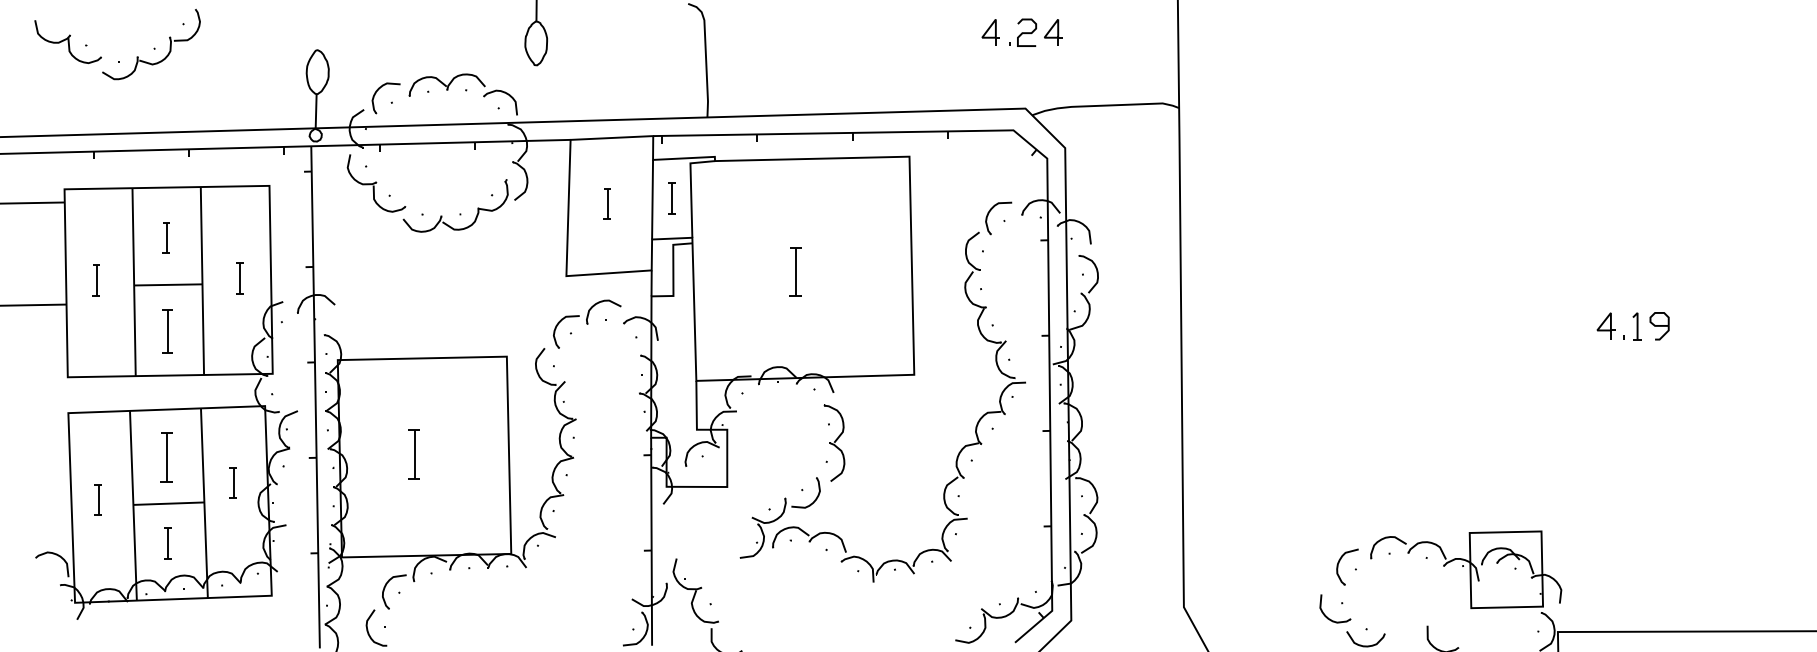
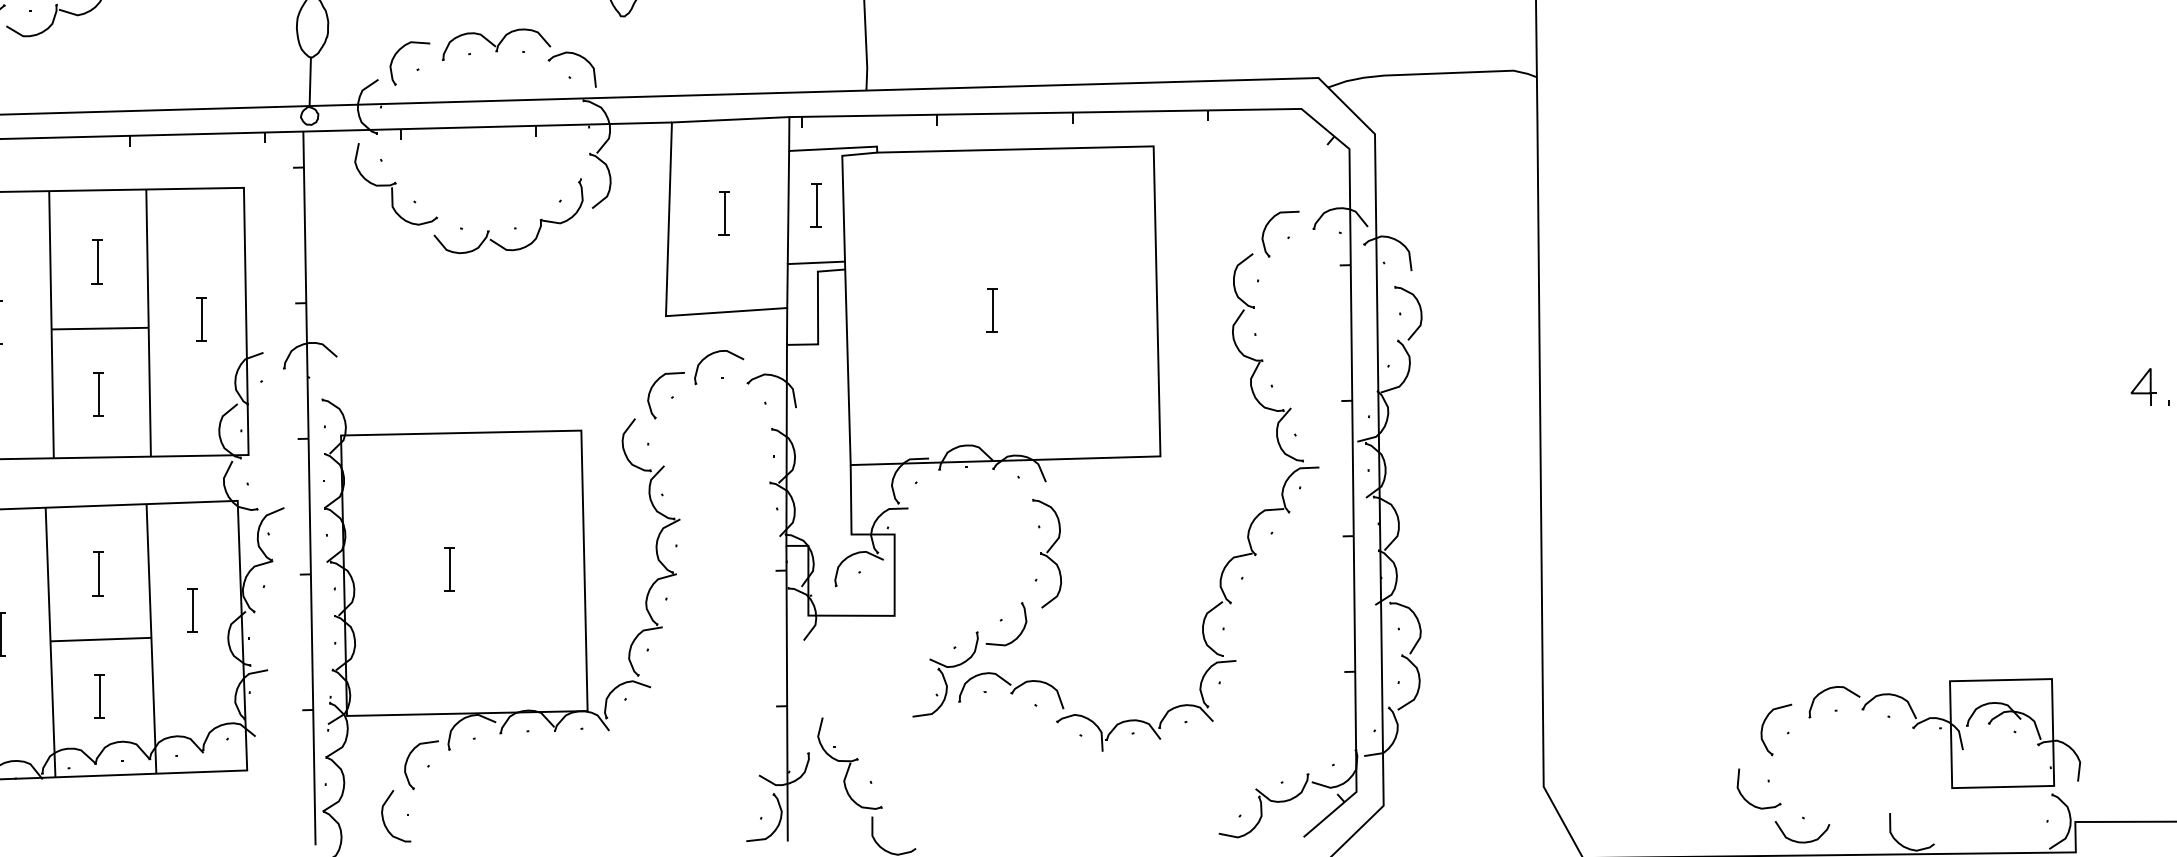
part: (795, 271) -> (991, 309), size x0.62
part: (166, 331) -> (97, 394), size x0.71
part: (413, 453) -> (448, 568), size x0.62
part: (166, 457) -> (97, 573), size x0.62

